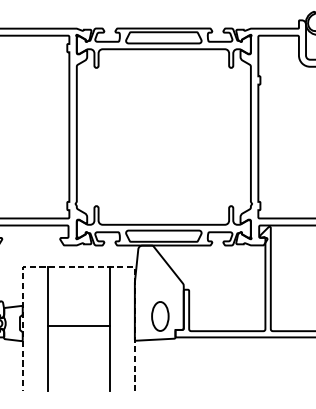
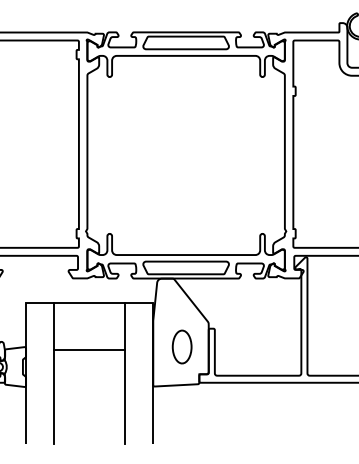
line: (78, 266) -> (89, 302), dashed -> solid
part: (159, 316) -> (181, 346), moved
line: (78, 325) -> (89, 349), moved

